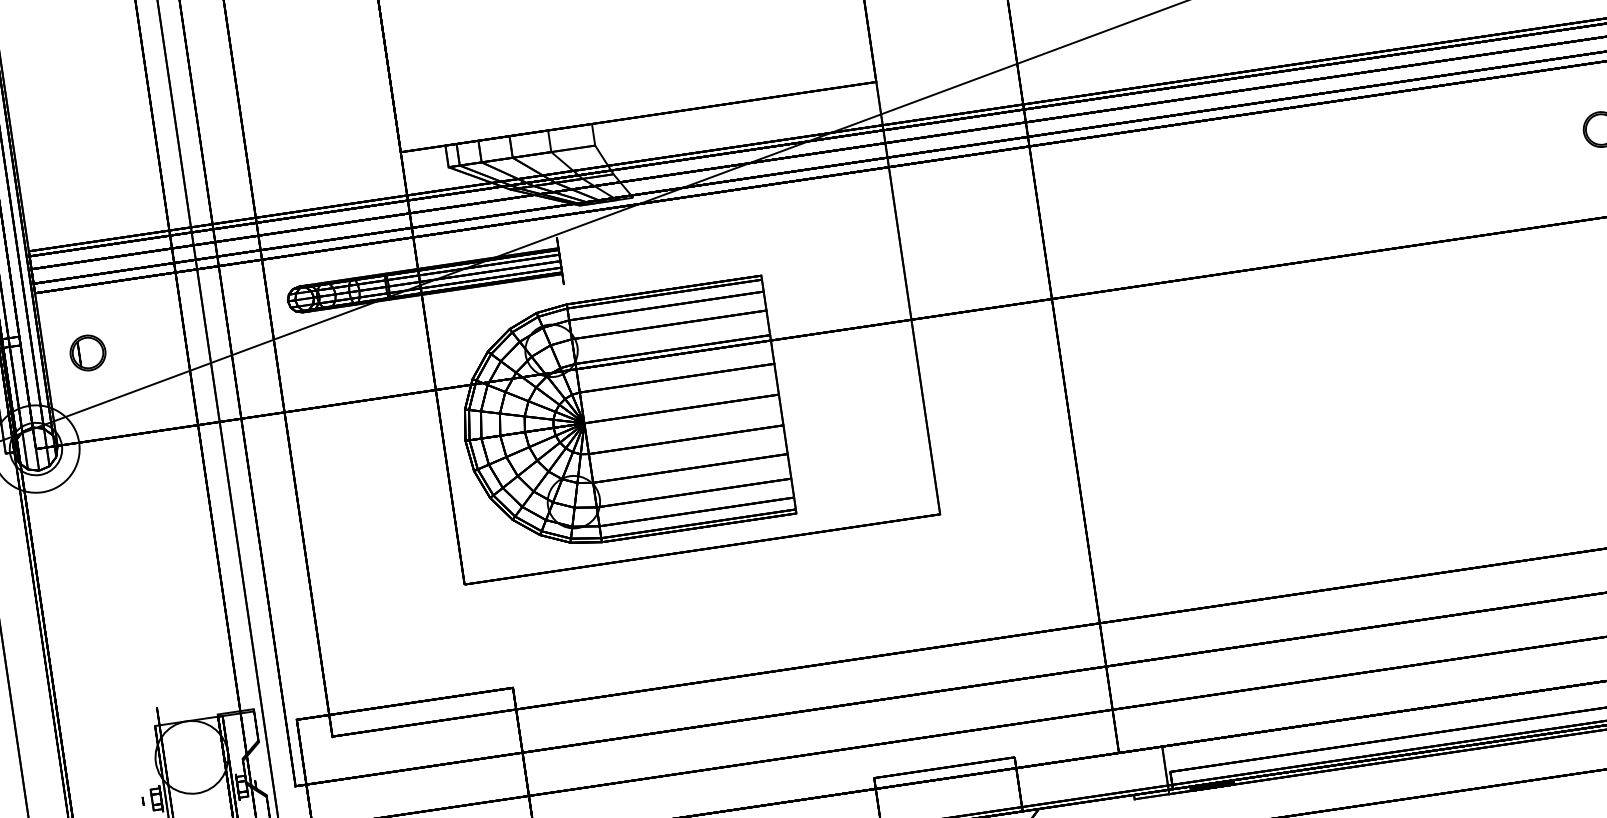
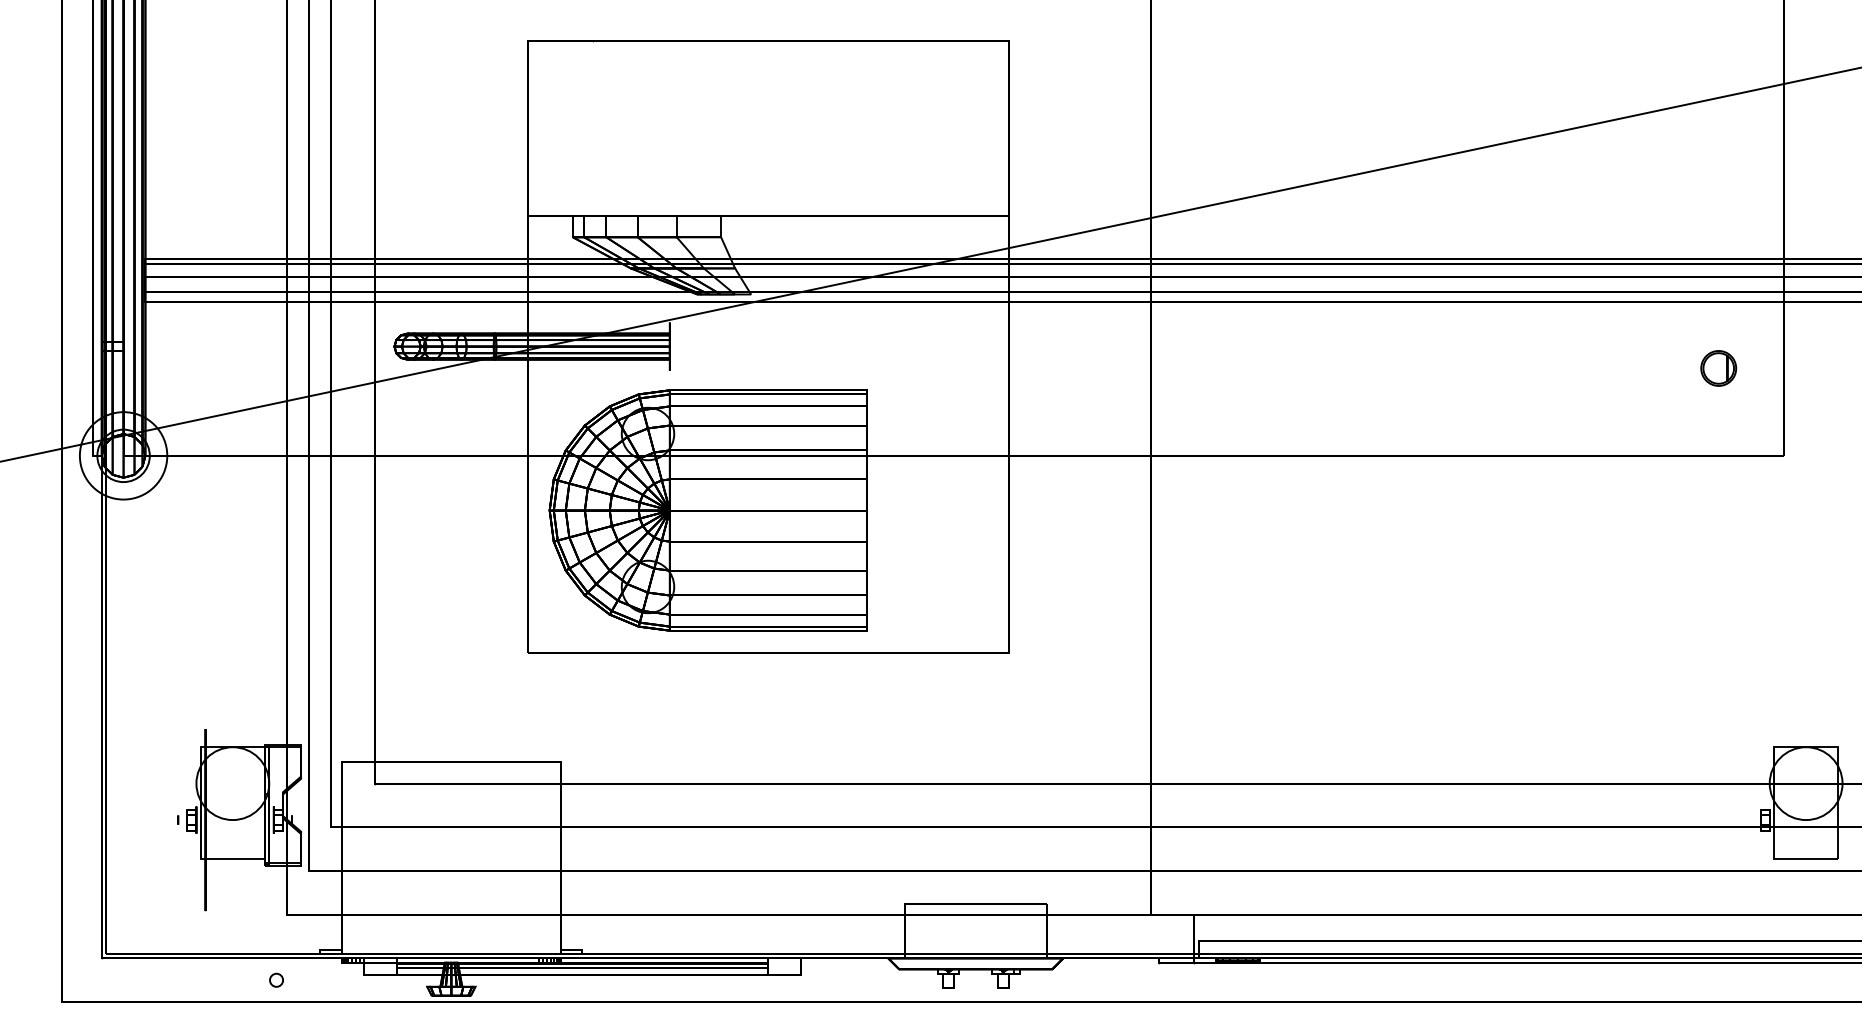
part: (87, 353) -> (188, 368), removed

